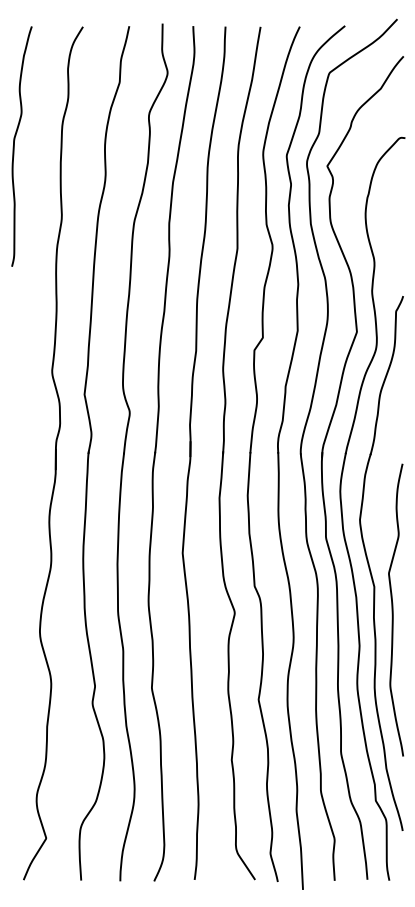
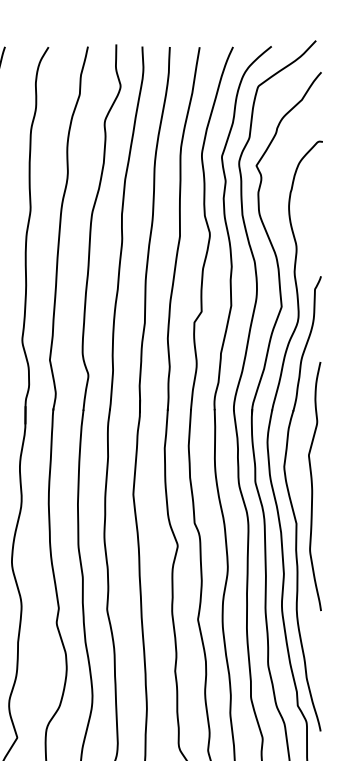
curve: (393, 609) -> (312, 485), moved

